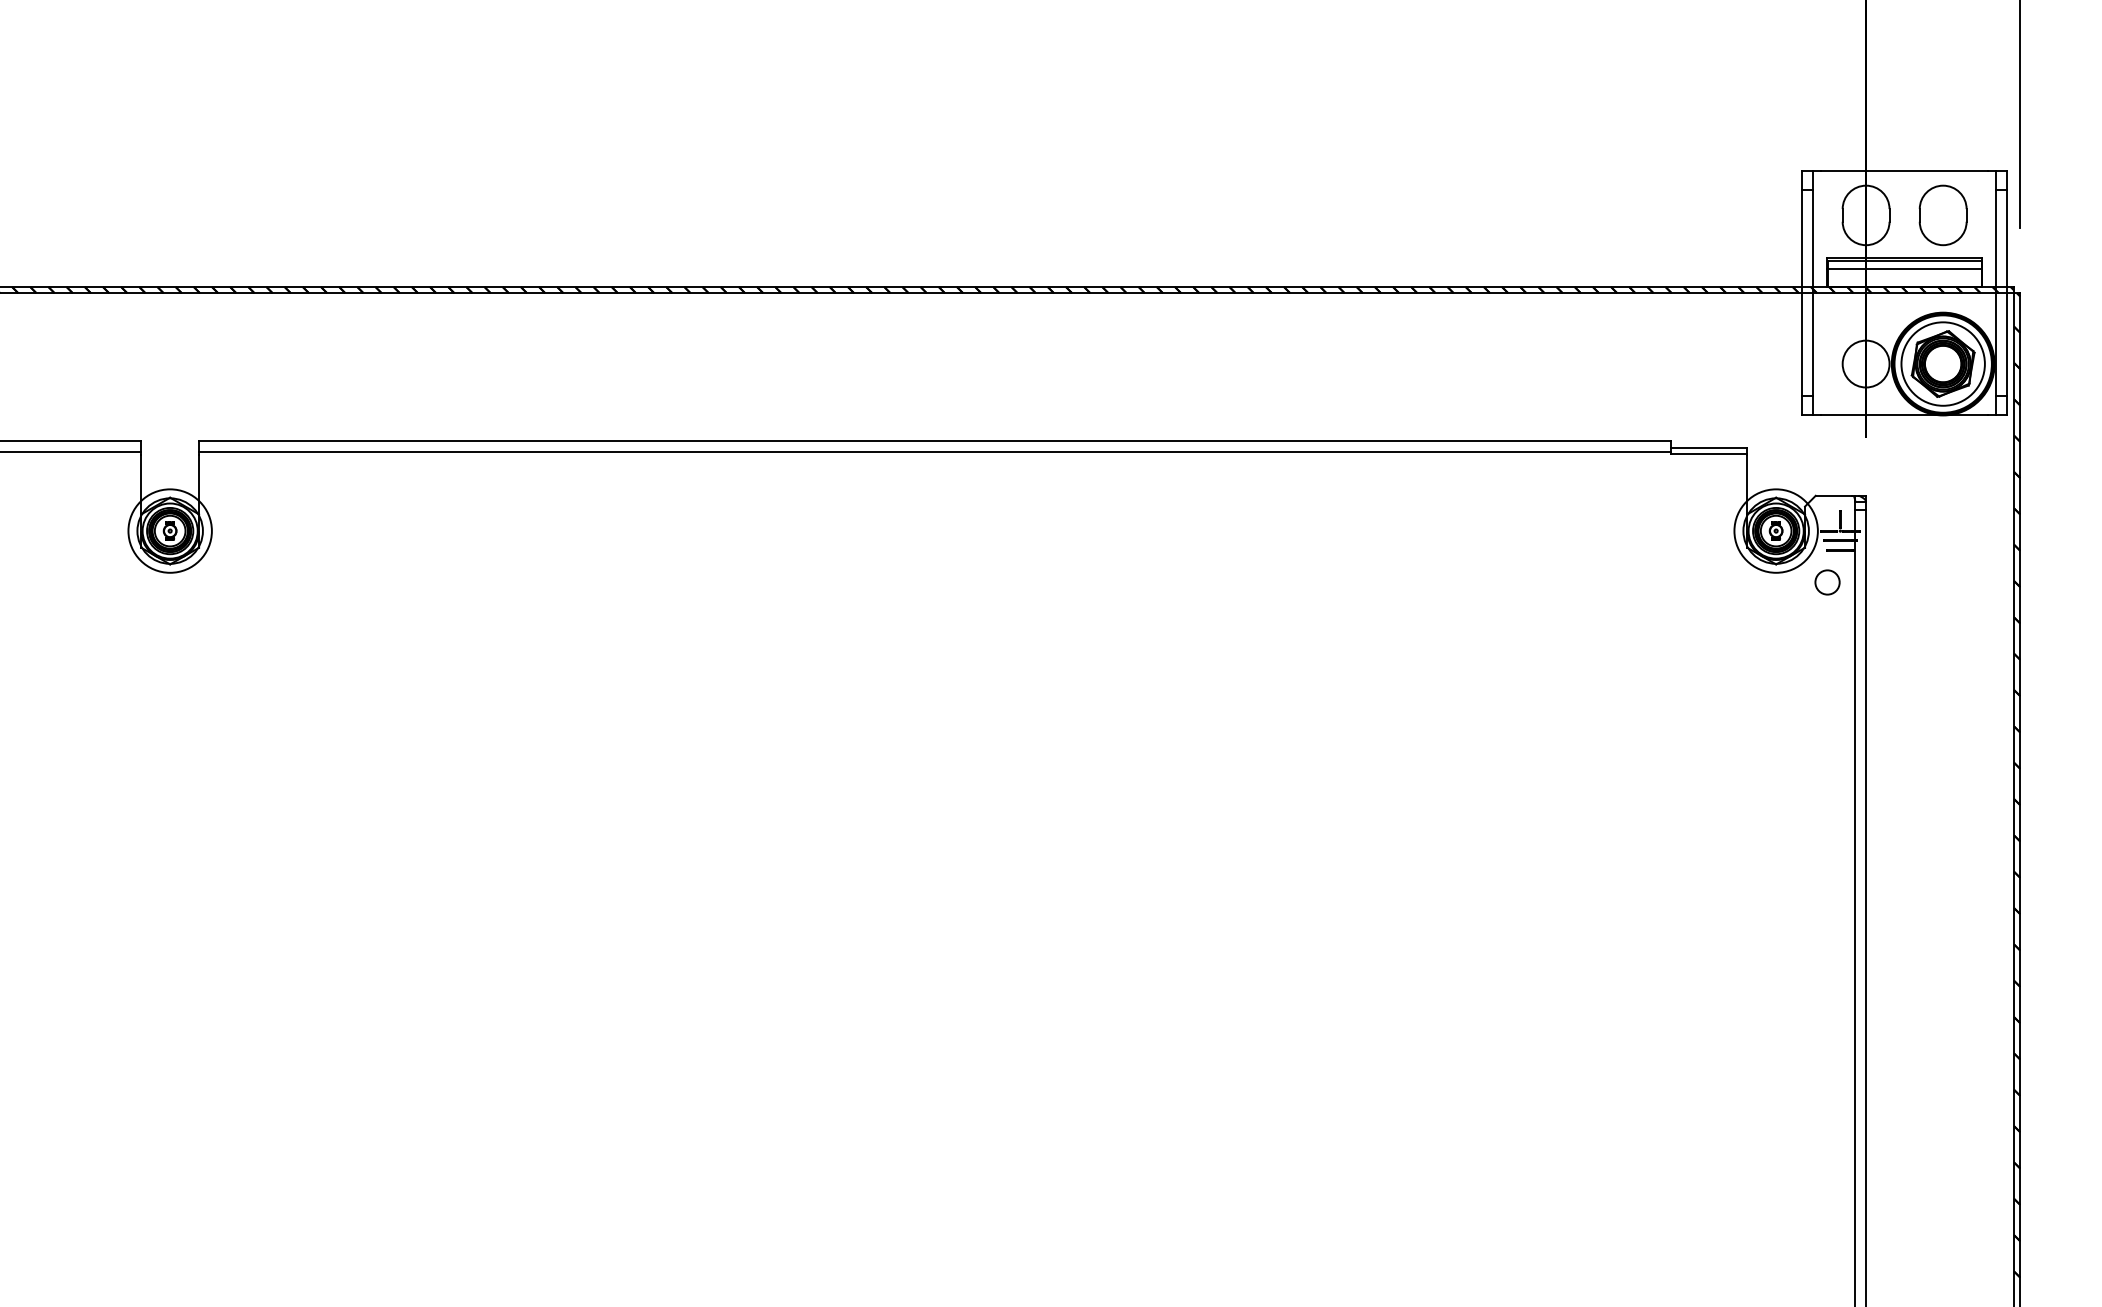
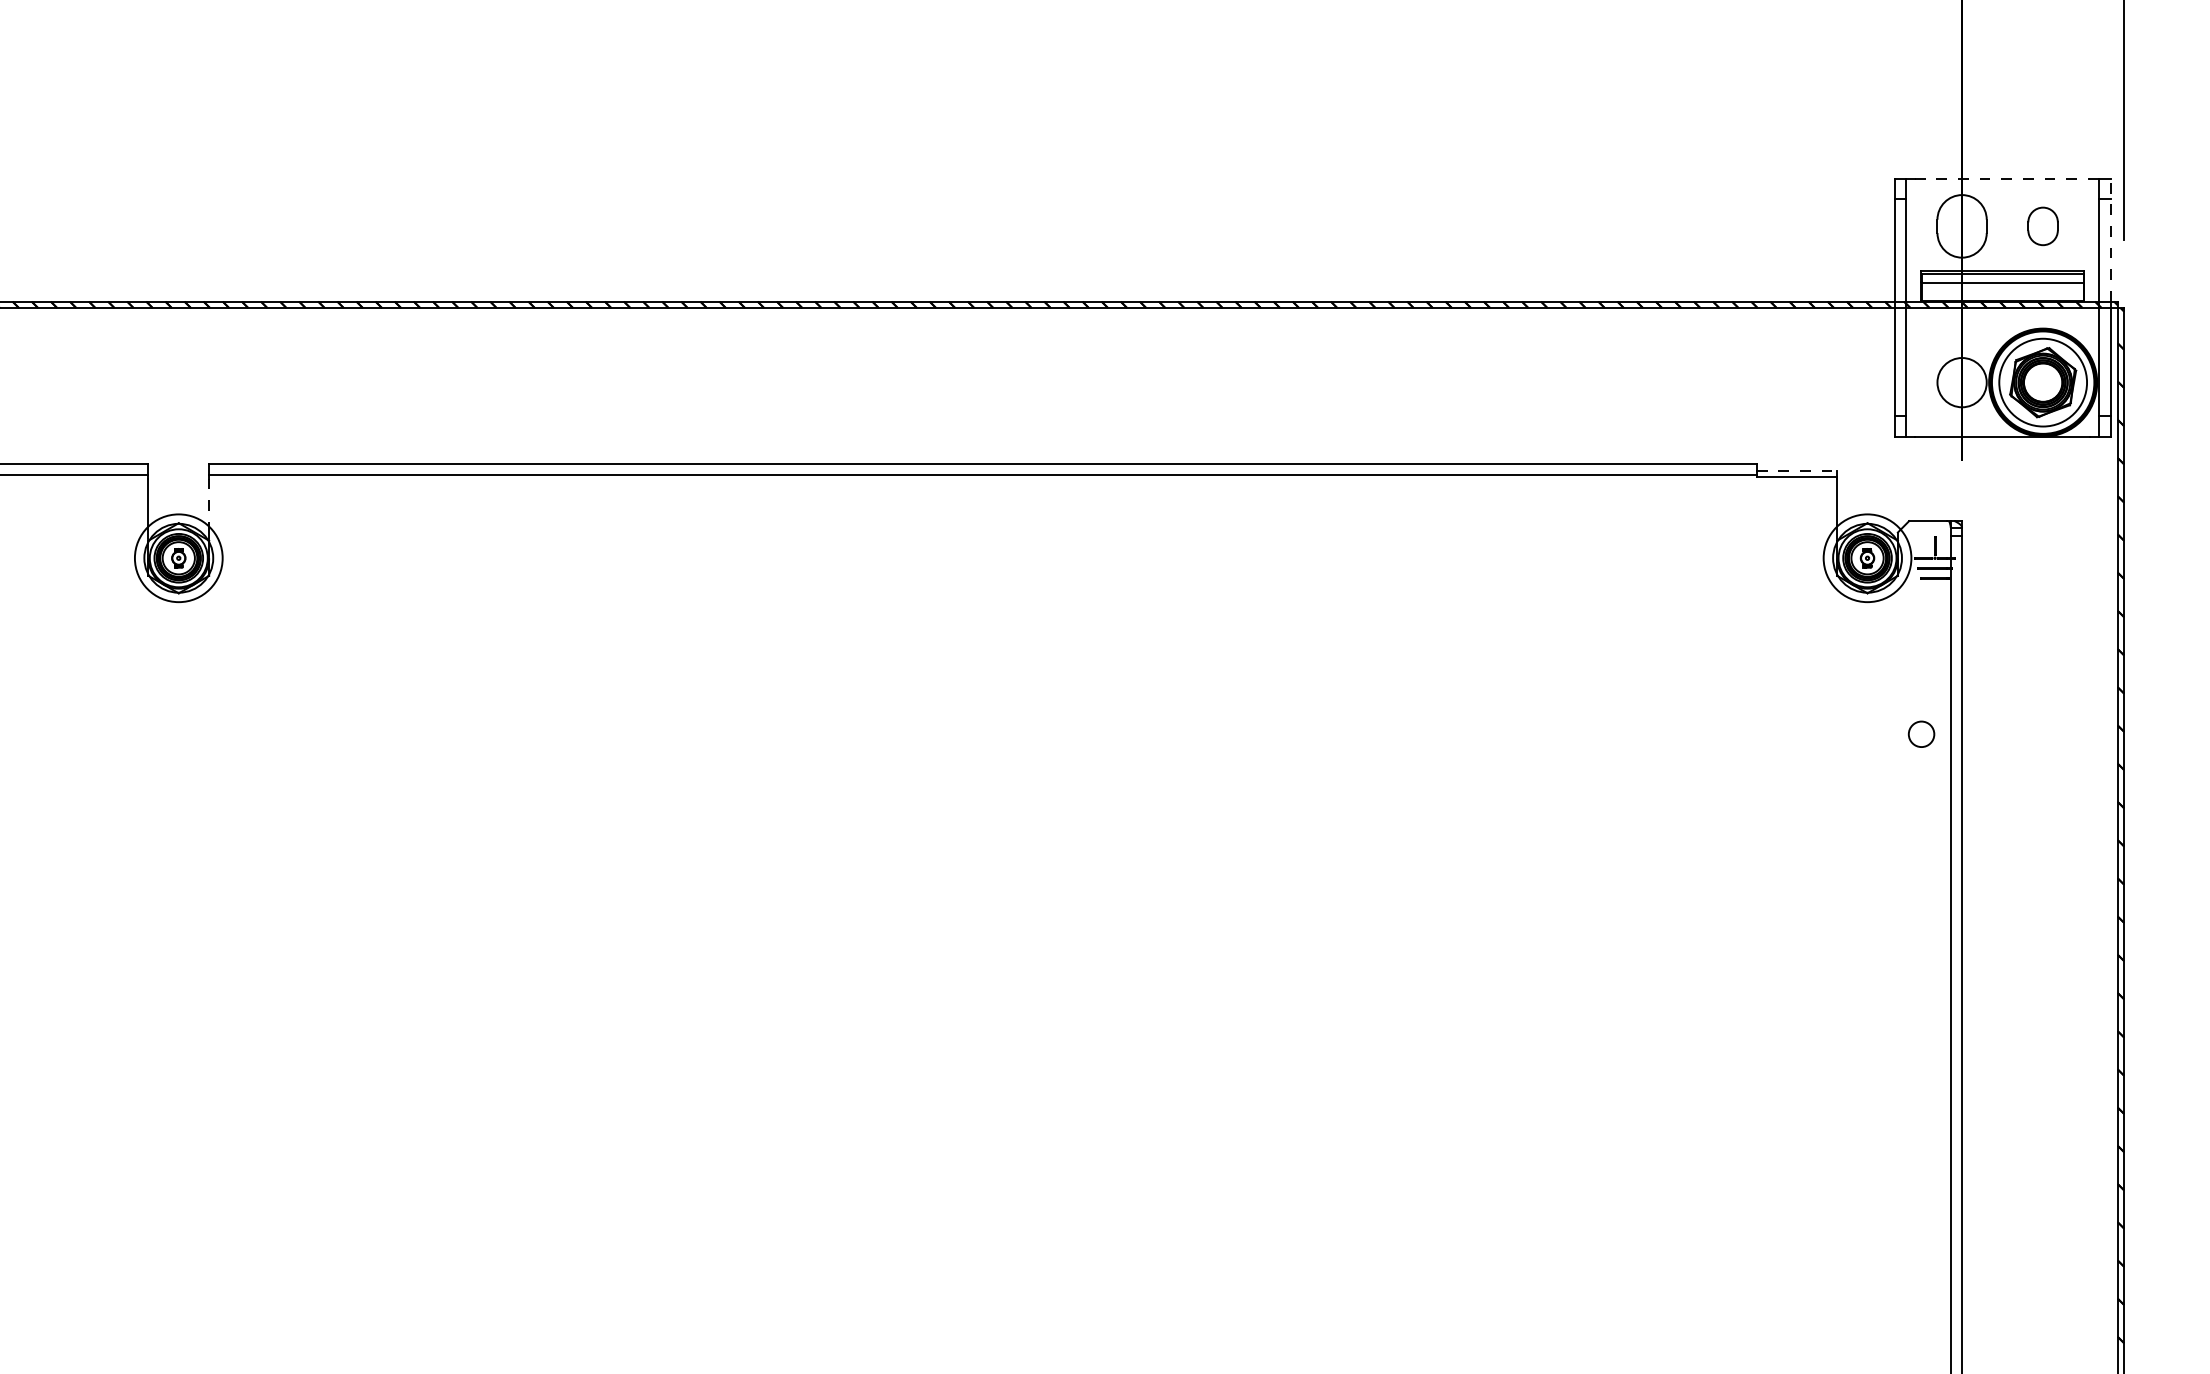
line: (1904, 170) -> (2002, 179), solid -> dashed
part: (1942, 215) -> (2042, 226), size x0.6
line: (2007, 227) -> (2110, 239), solid -> dashed
line: (1709, 447) -> (1797, 470), solid -> dashed
line: (199, 478) -> (209, 503), solid -> dashed
circle: (1827, 581) -> (1921, 733), moved

